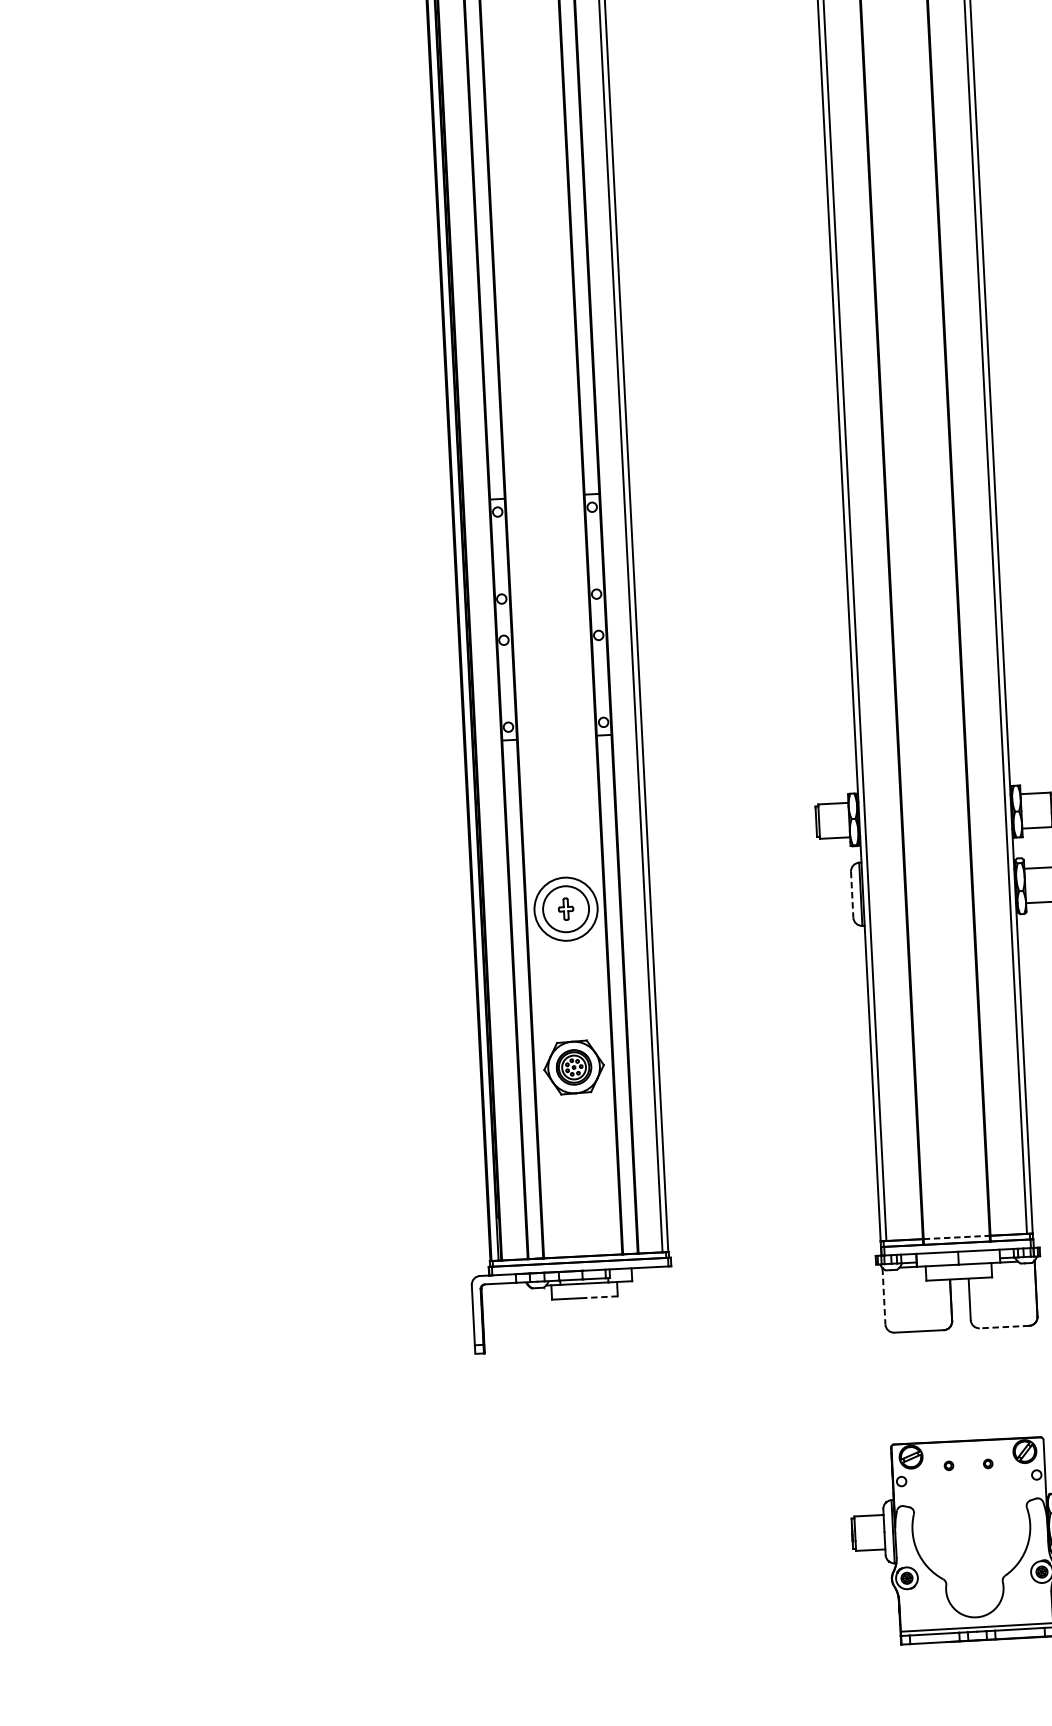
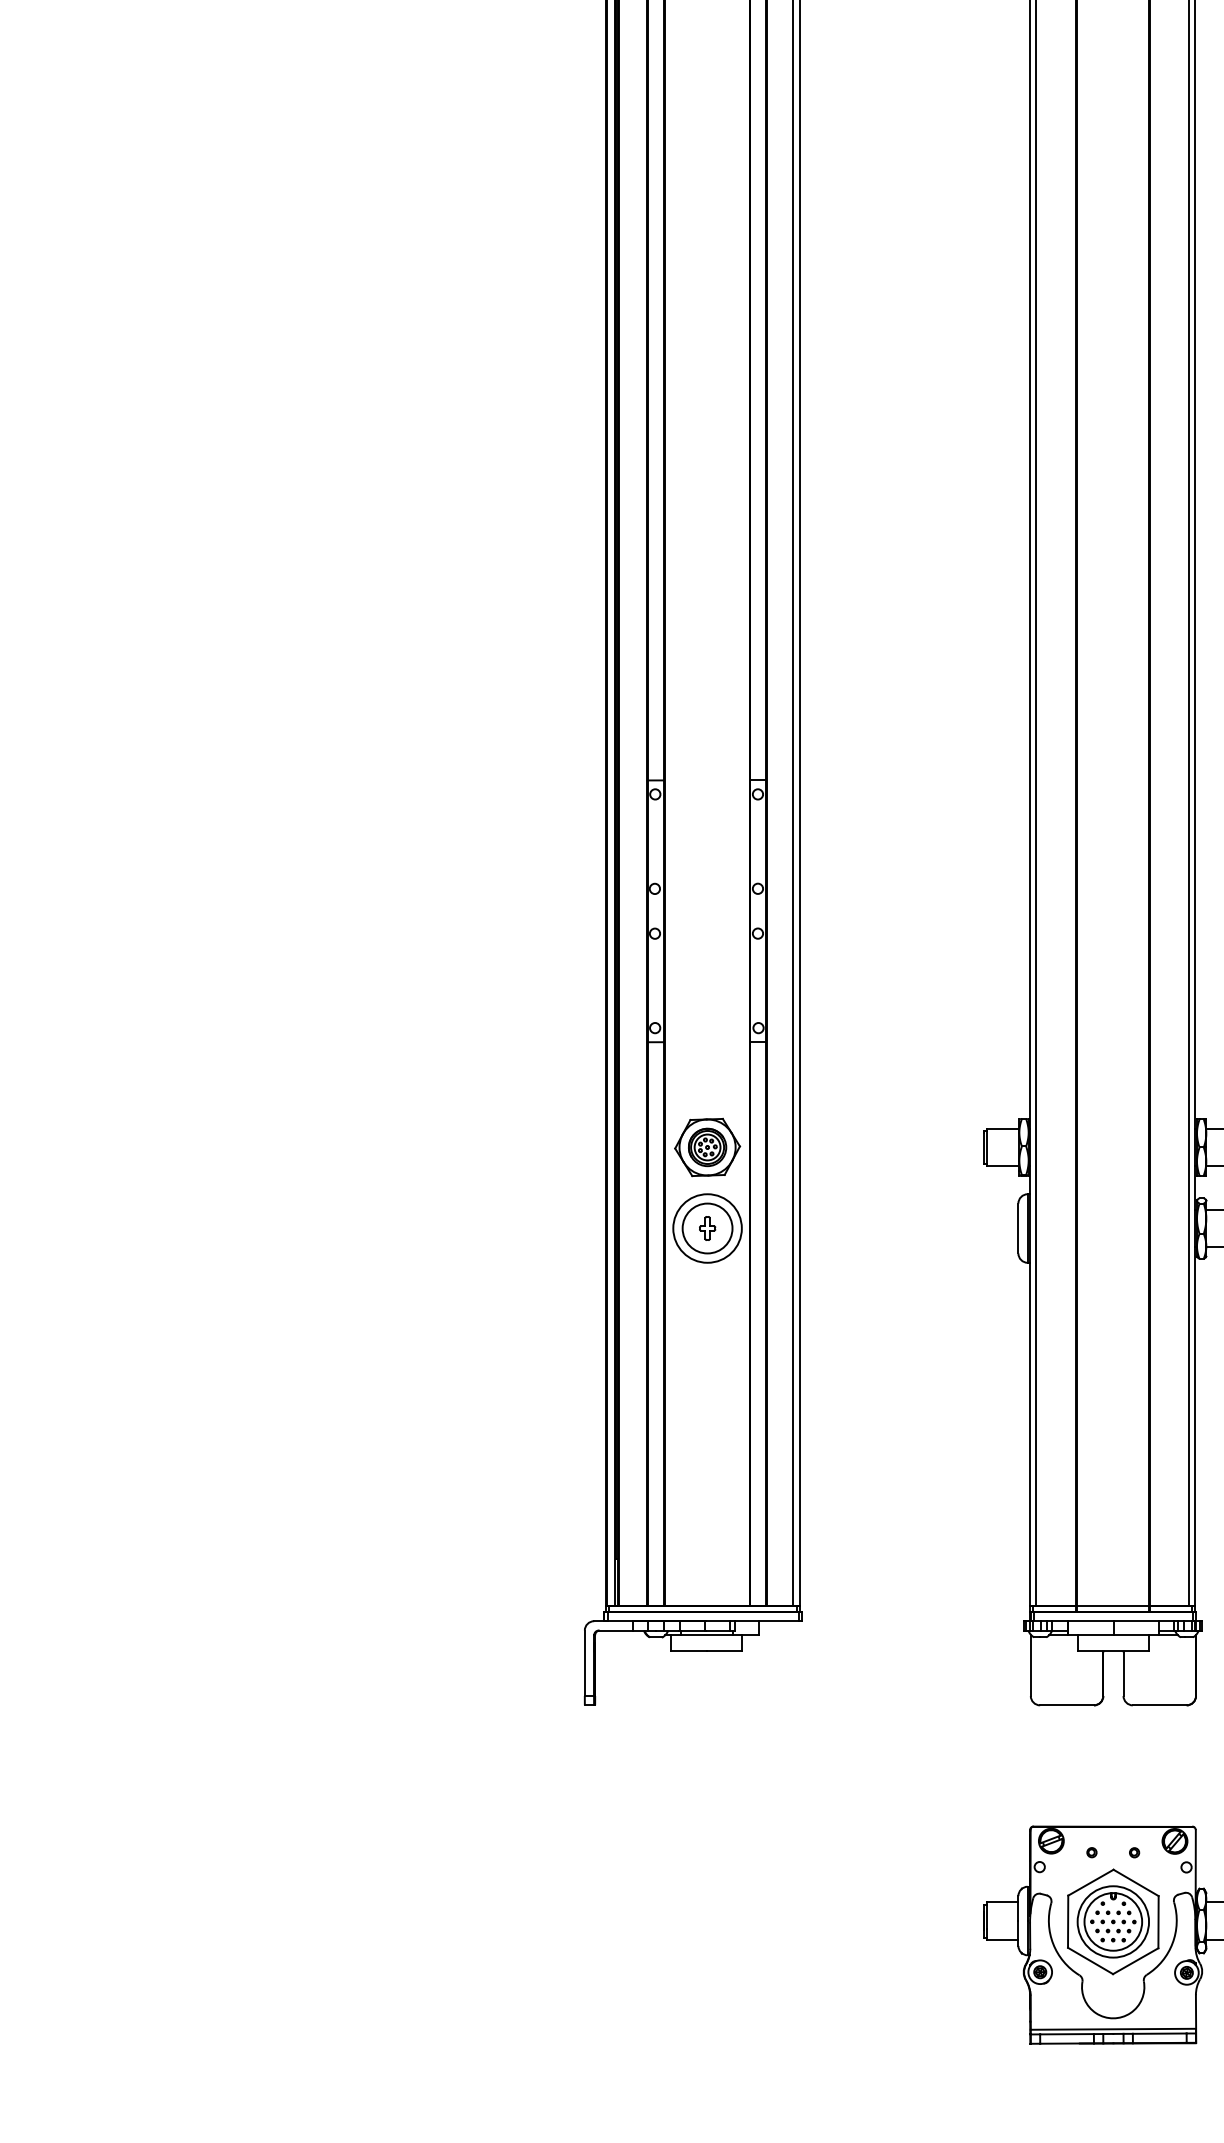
line: (852, 894) -> (1018, 1228), dashed -> solid
part: (574, 1067) -> (707, 1147), moved
line: (956, 1237) -> (1112, 1605), dashed -> solid
line: (601, 1296) -> (724, 1650), dashed -> solid
line: (883, 1297) -> (1030, 1666), dashed -> solid
line: (1004, 1327) -> (1159, 1705), dashed -> solid
part: (972, 1528) -> (1113, 1921), added

